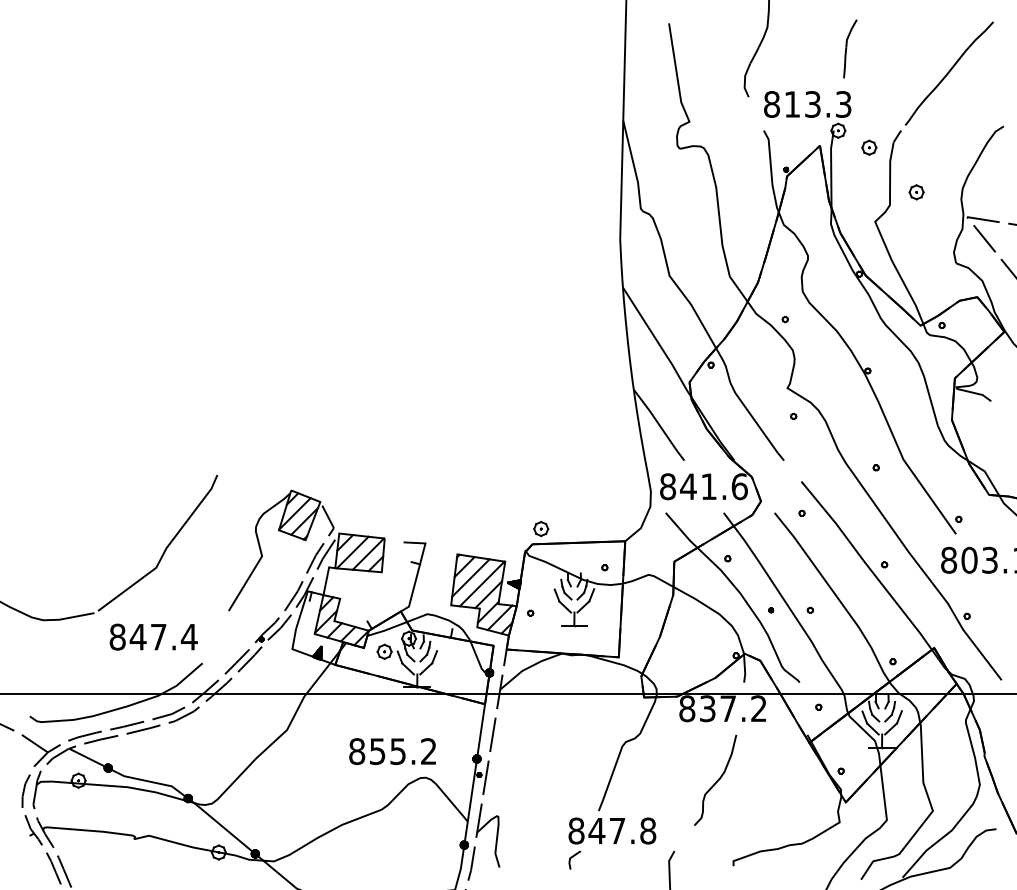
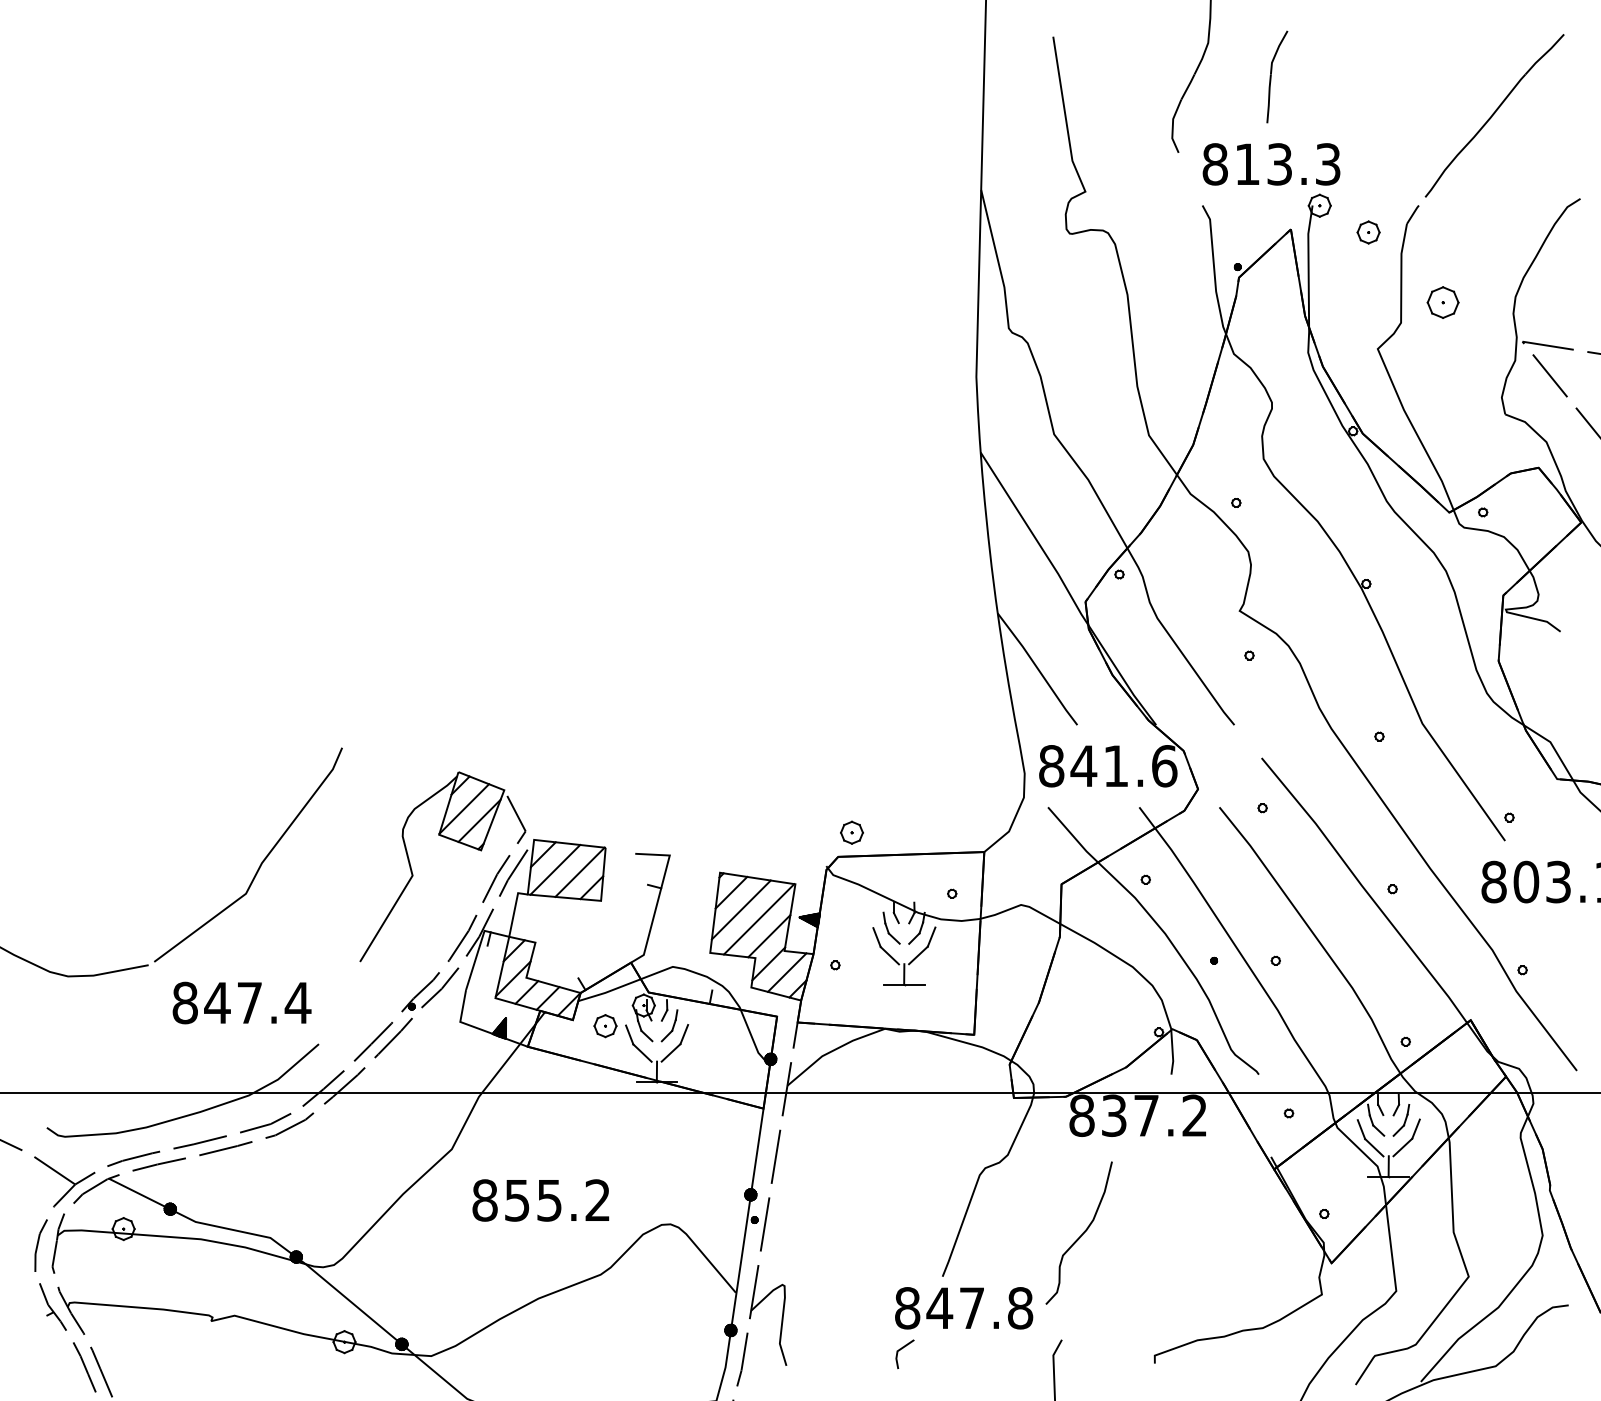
part: (850, 48) -> (1277, 76), moved
part: (916, 192) -> (1442, 302), size x1.4
text: (392, 751) -> (540, 1200), moved
curve: (716, 780) -> (1080, 1233), moved

